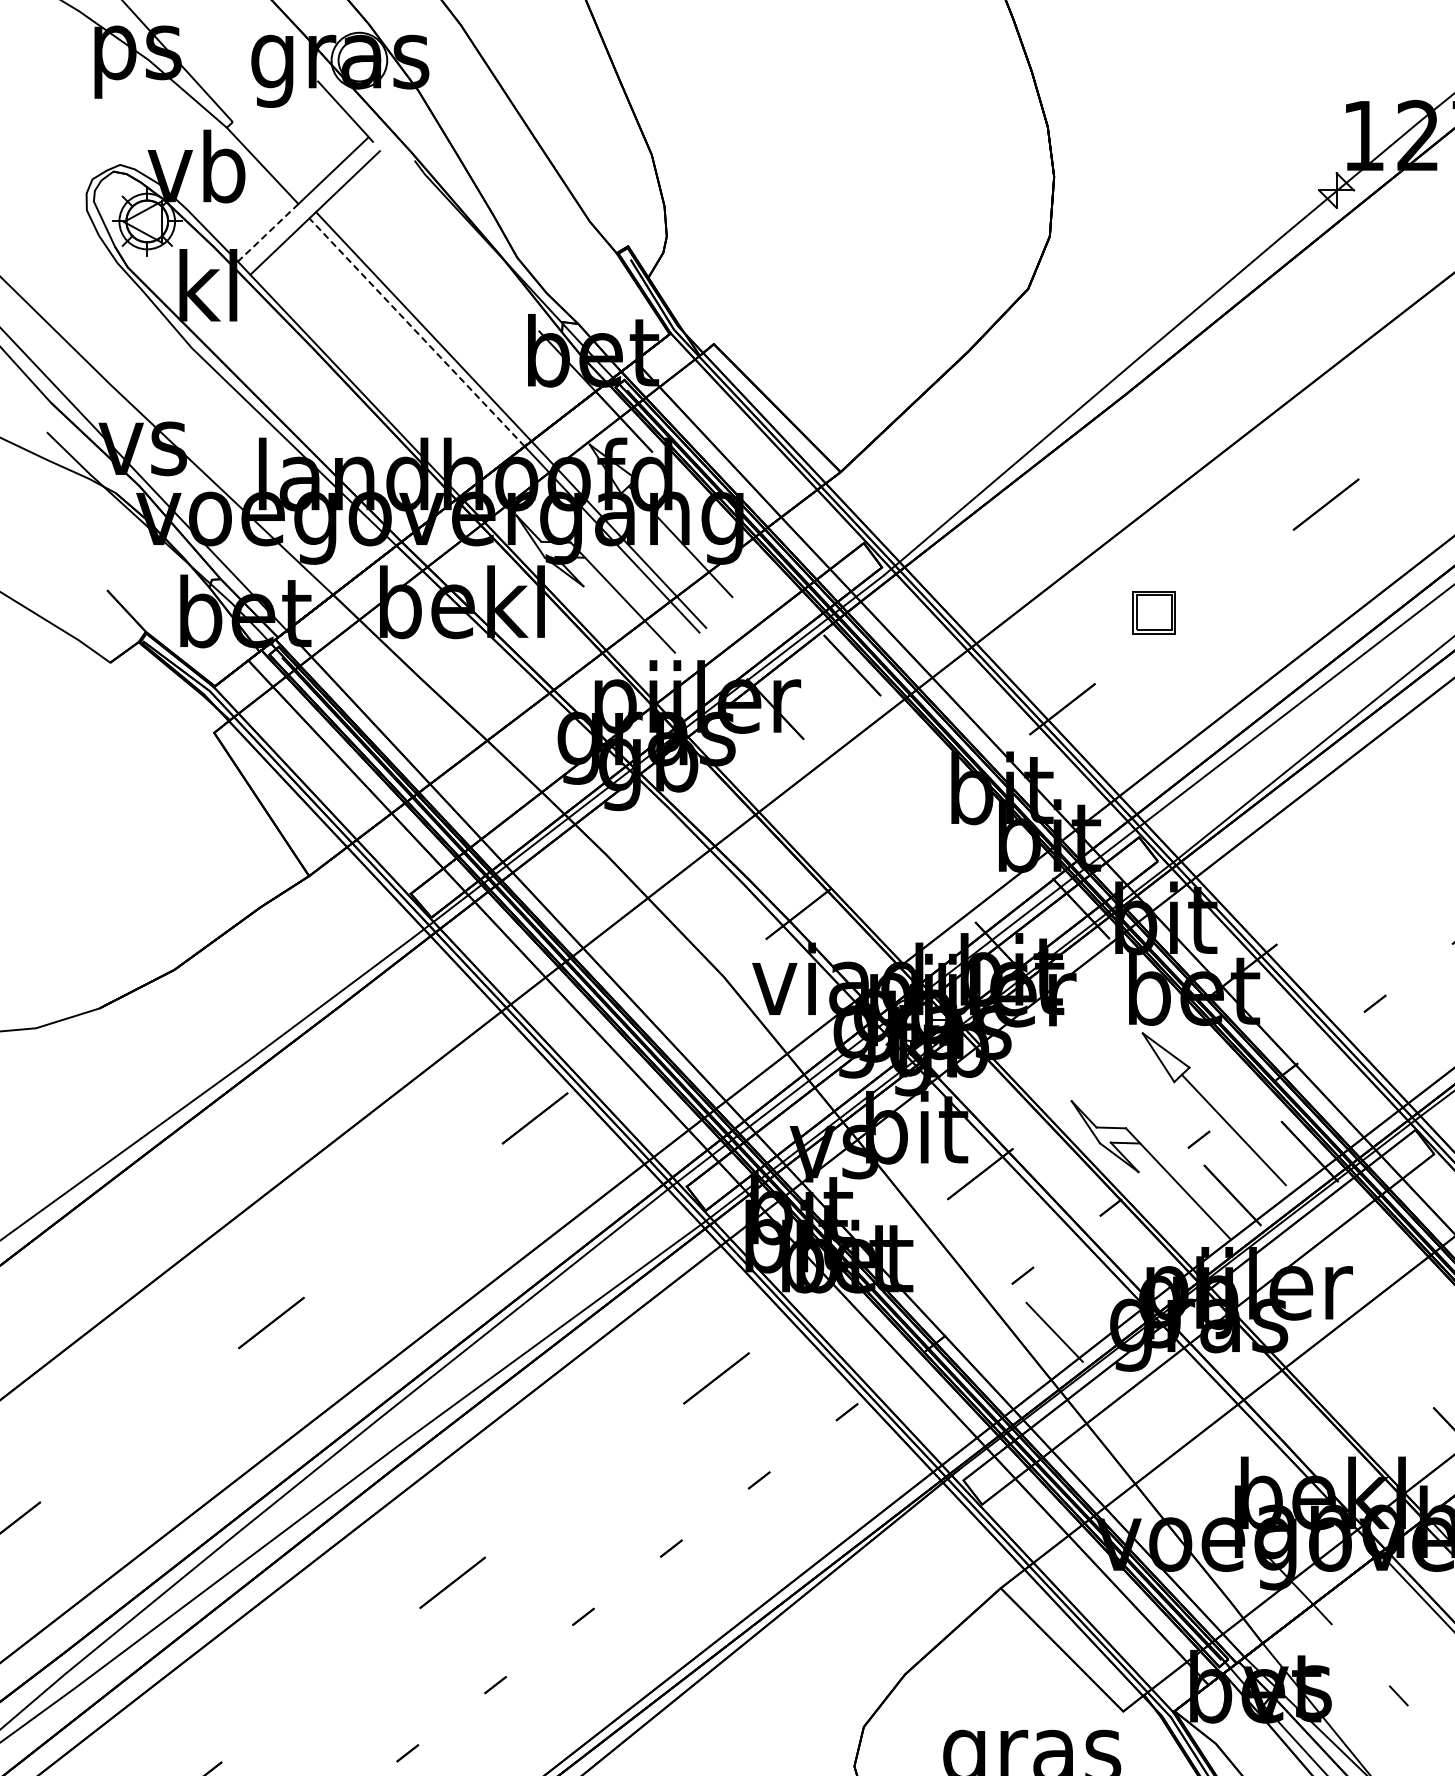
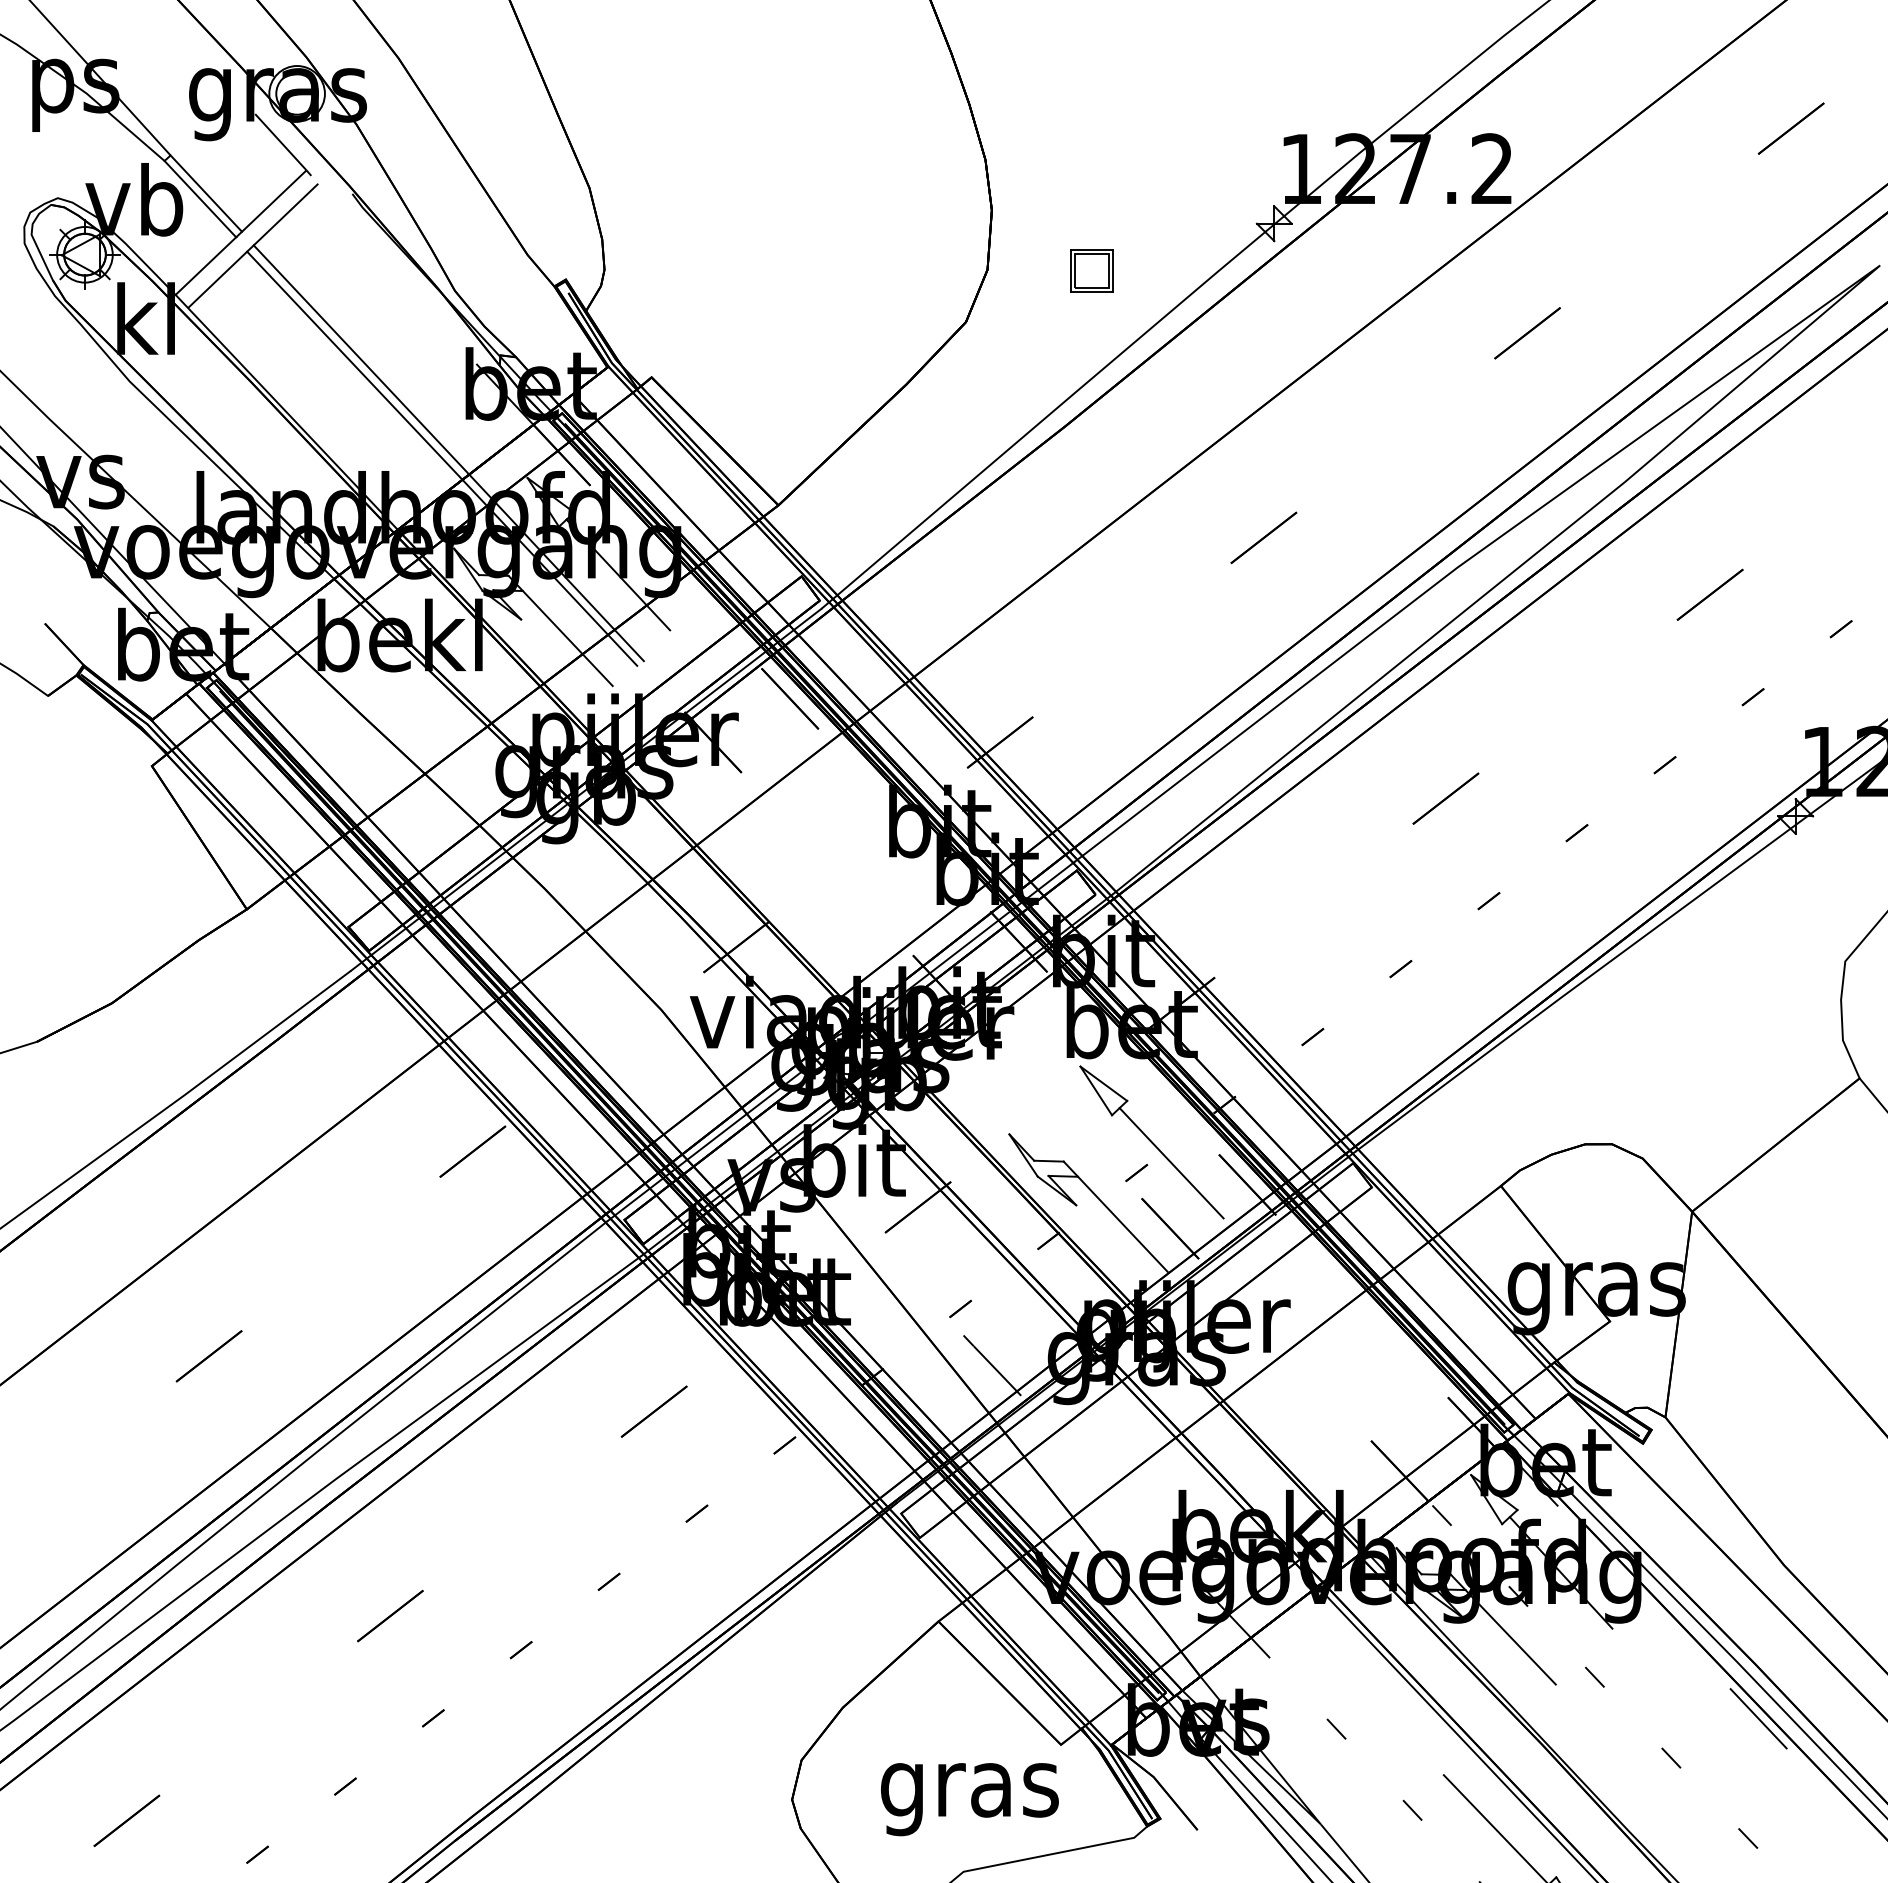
line: (268, 160) -> (206, 193), added
line: (267, 233) -> (205, 266), dashed -> solid
line: (416, 332) -> (354, 365), dashed -> solid
part: (1153, 612) -> (1091, 270), moved

